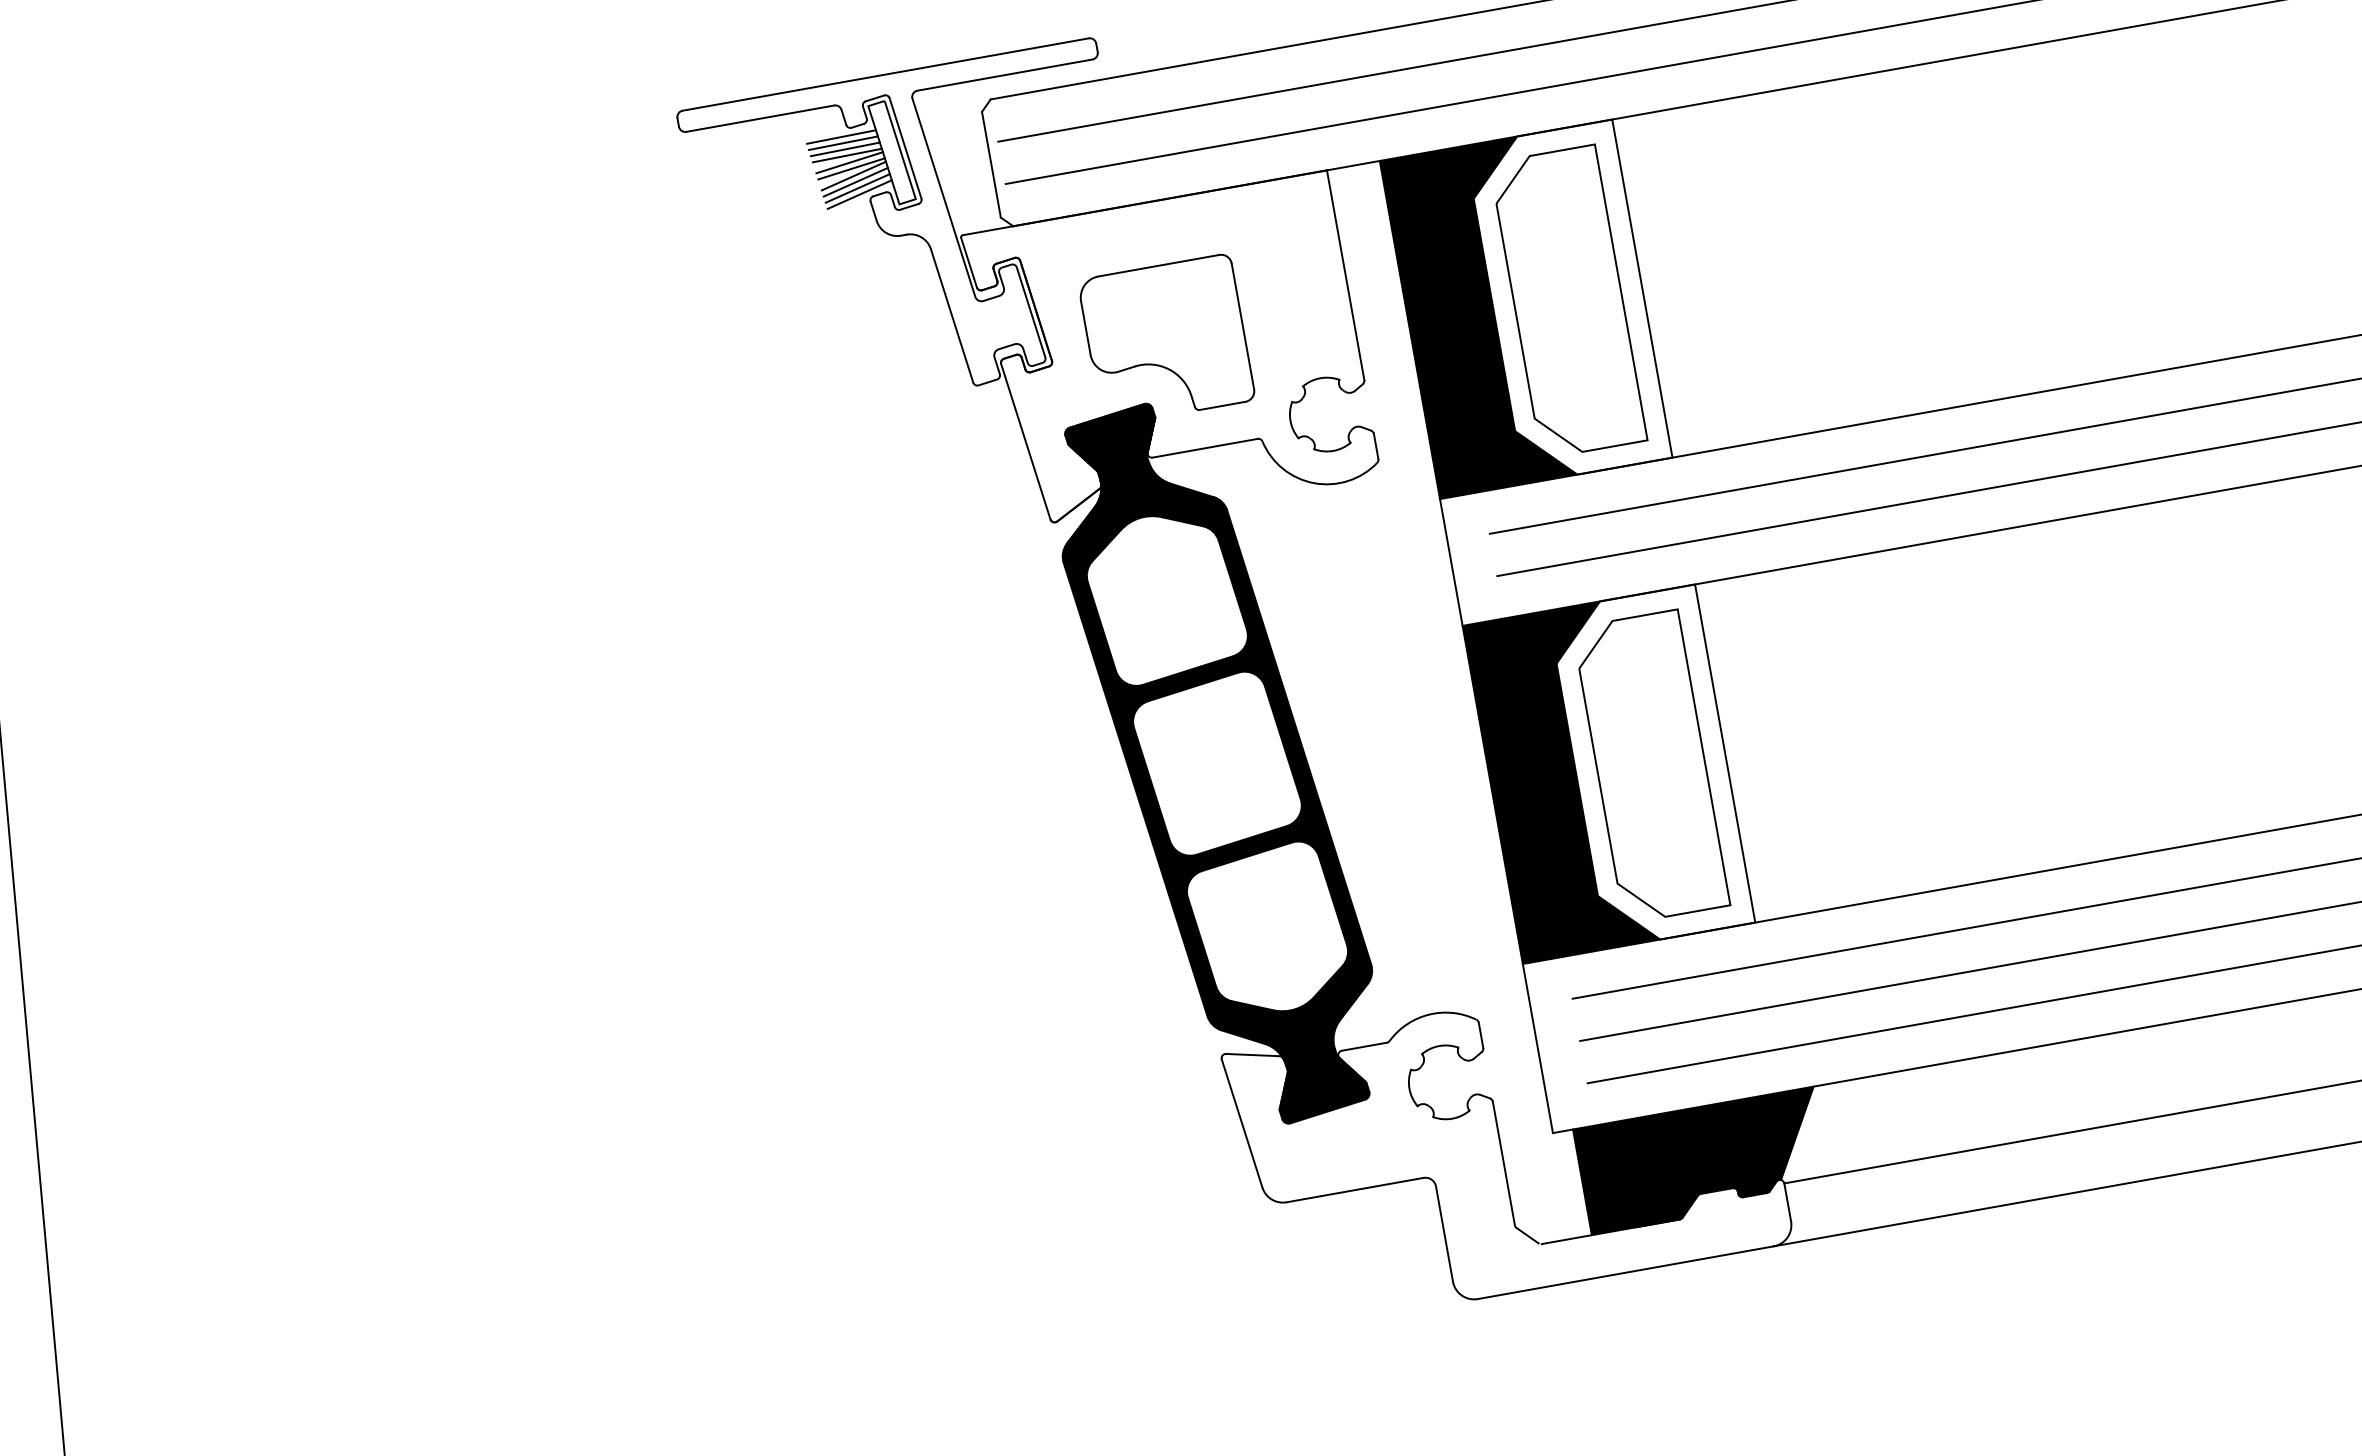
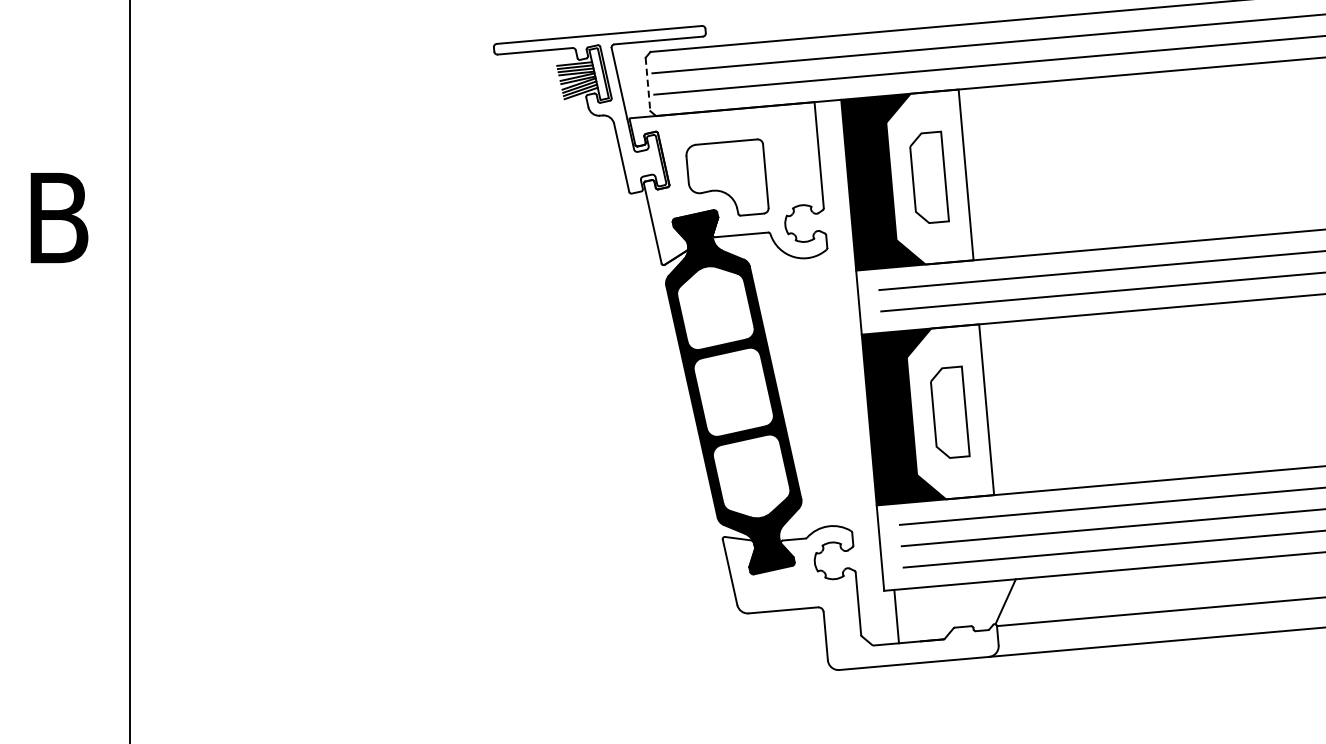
line: (990, 164) -> (647, 84), solid -> dashed
part: (1569, 300) -> (929, 177), size x0.6
part: (1653, 765) -> (950, 412), size x0.6
fill: (1696, 1161) -> (954, 611), removed

